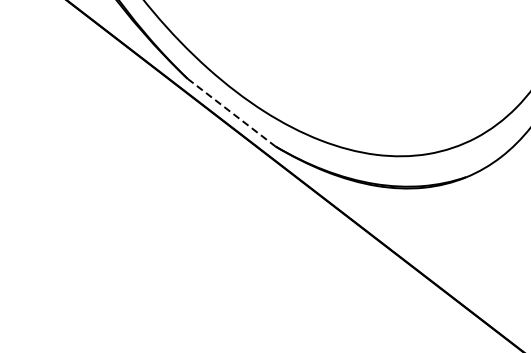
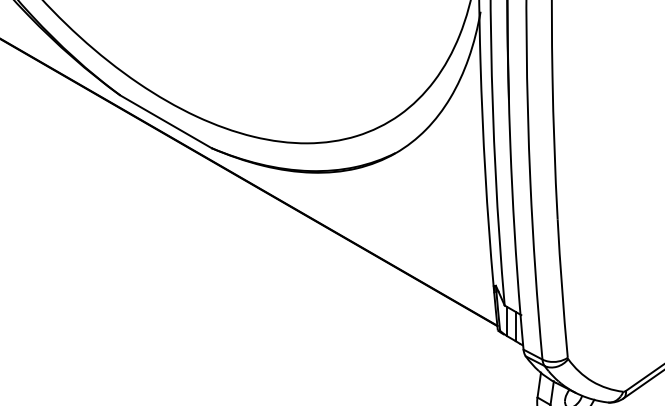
line: (232, 112) -> (166, 121), dashed -> solid

